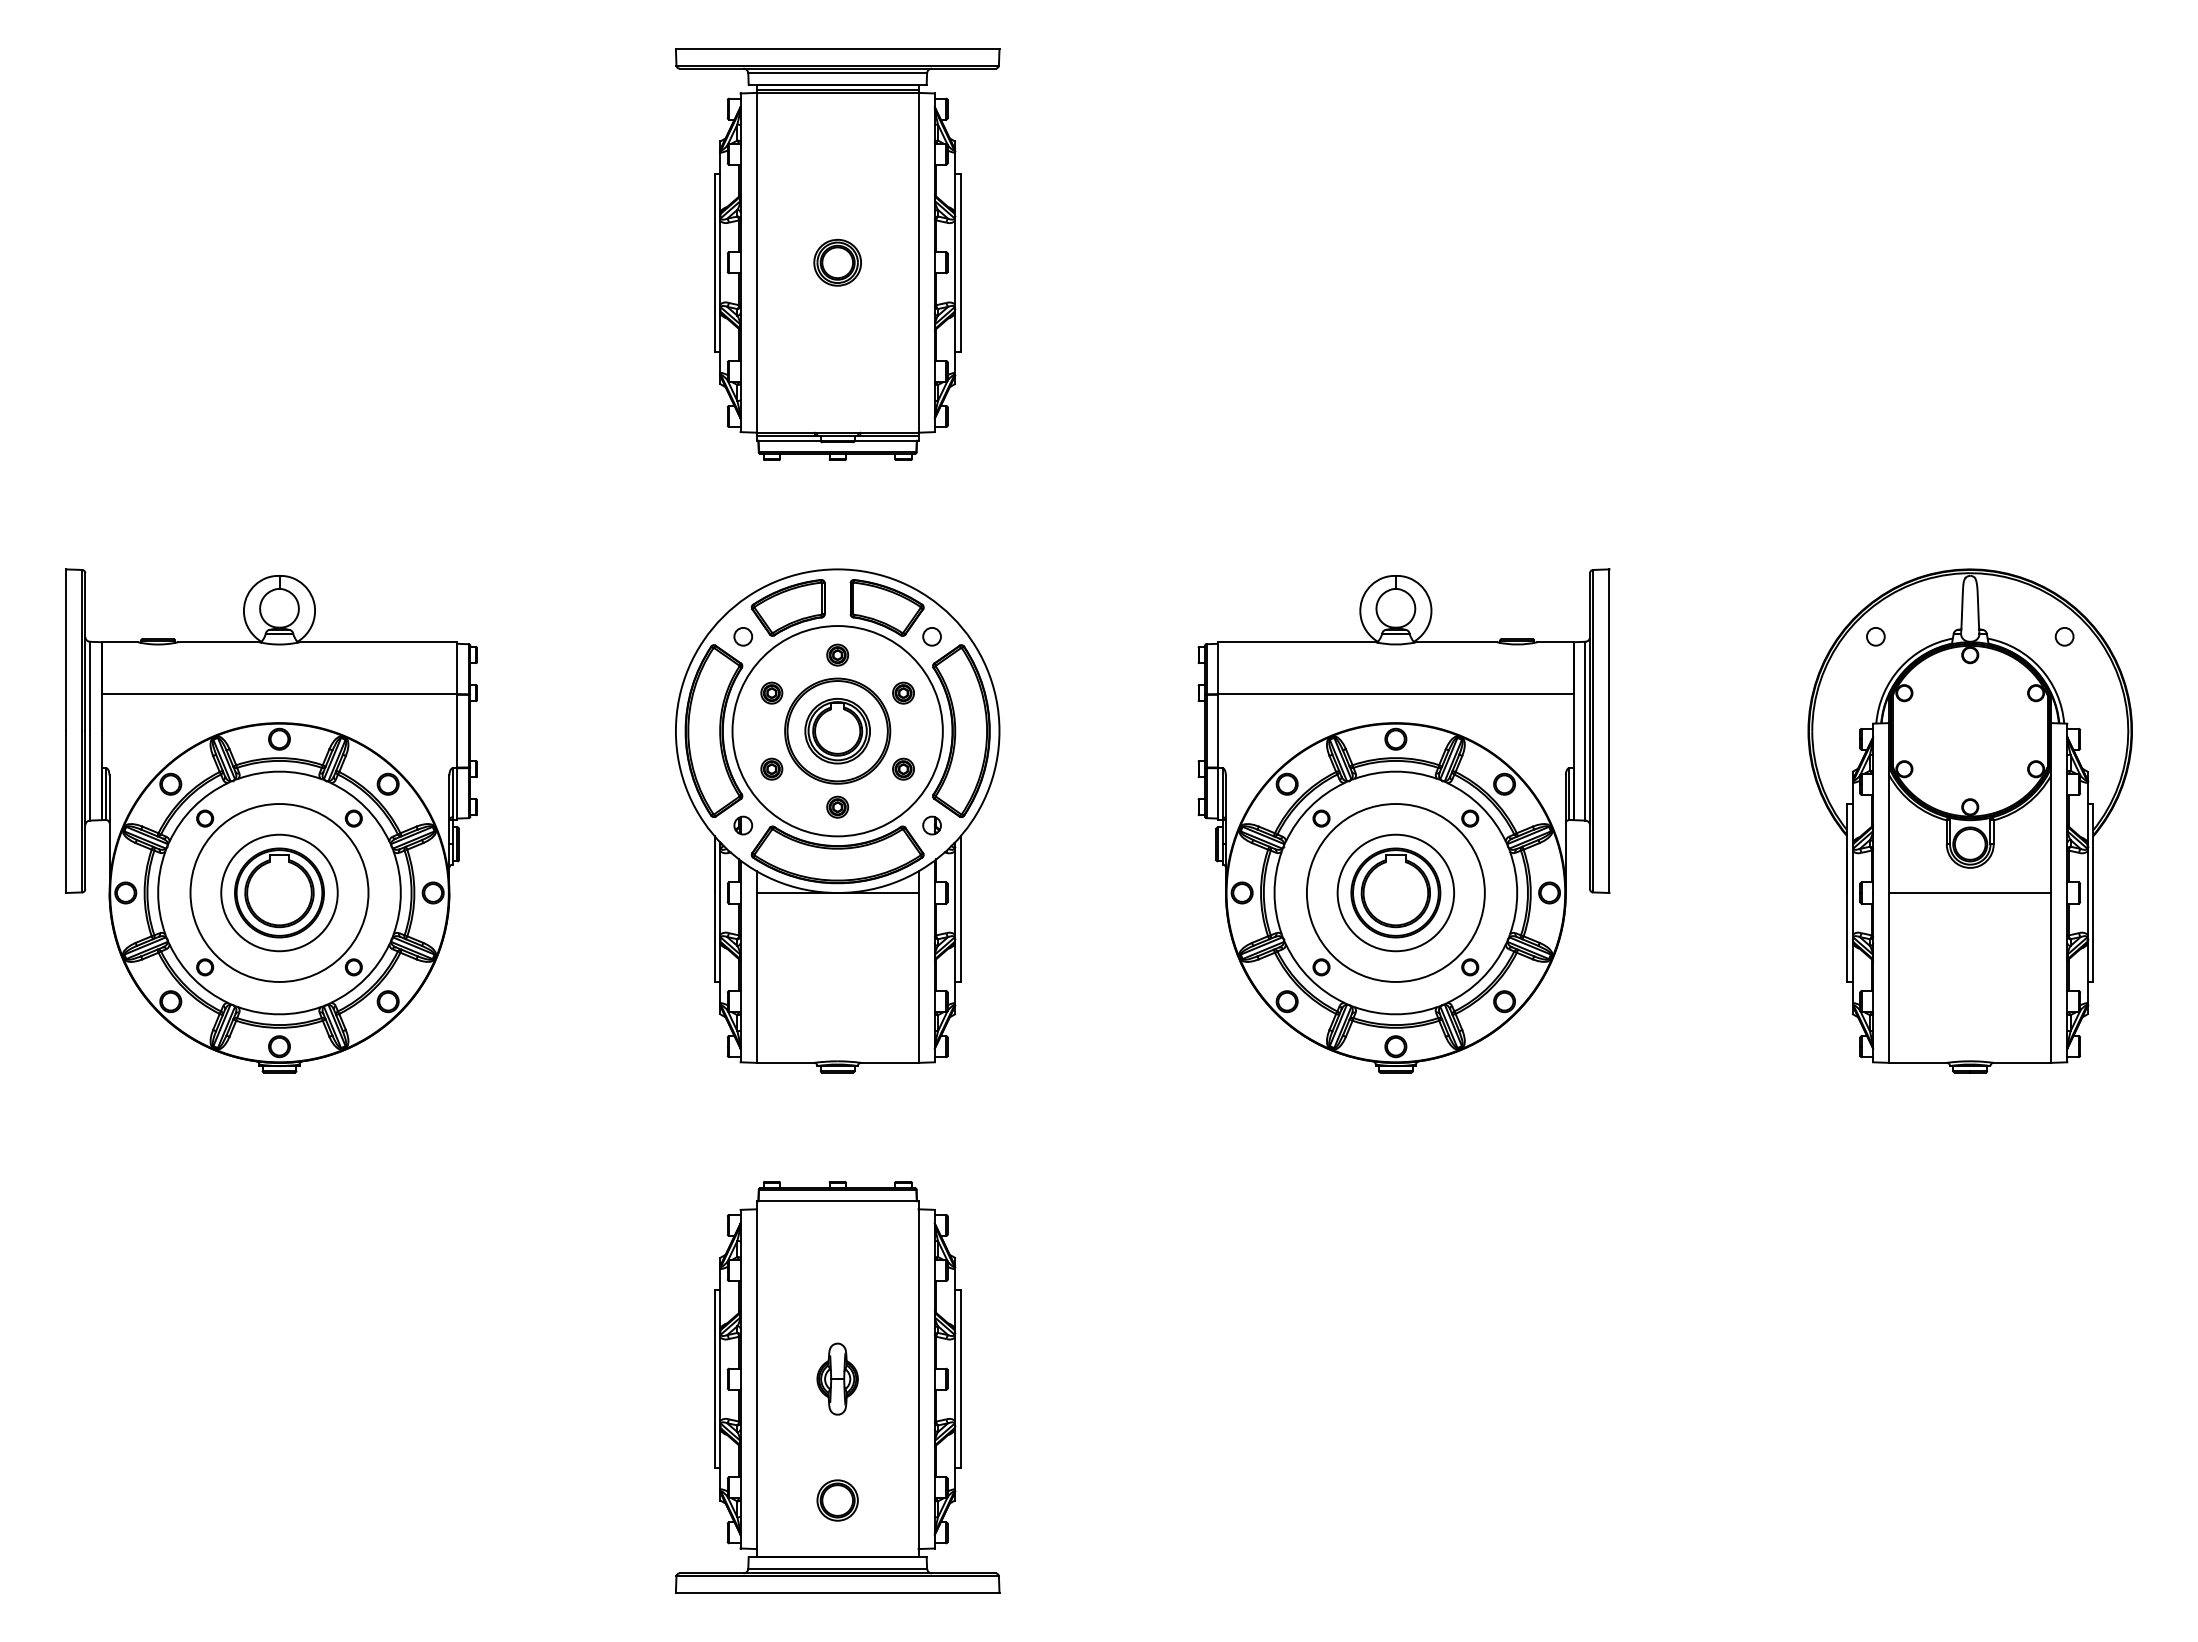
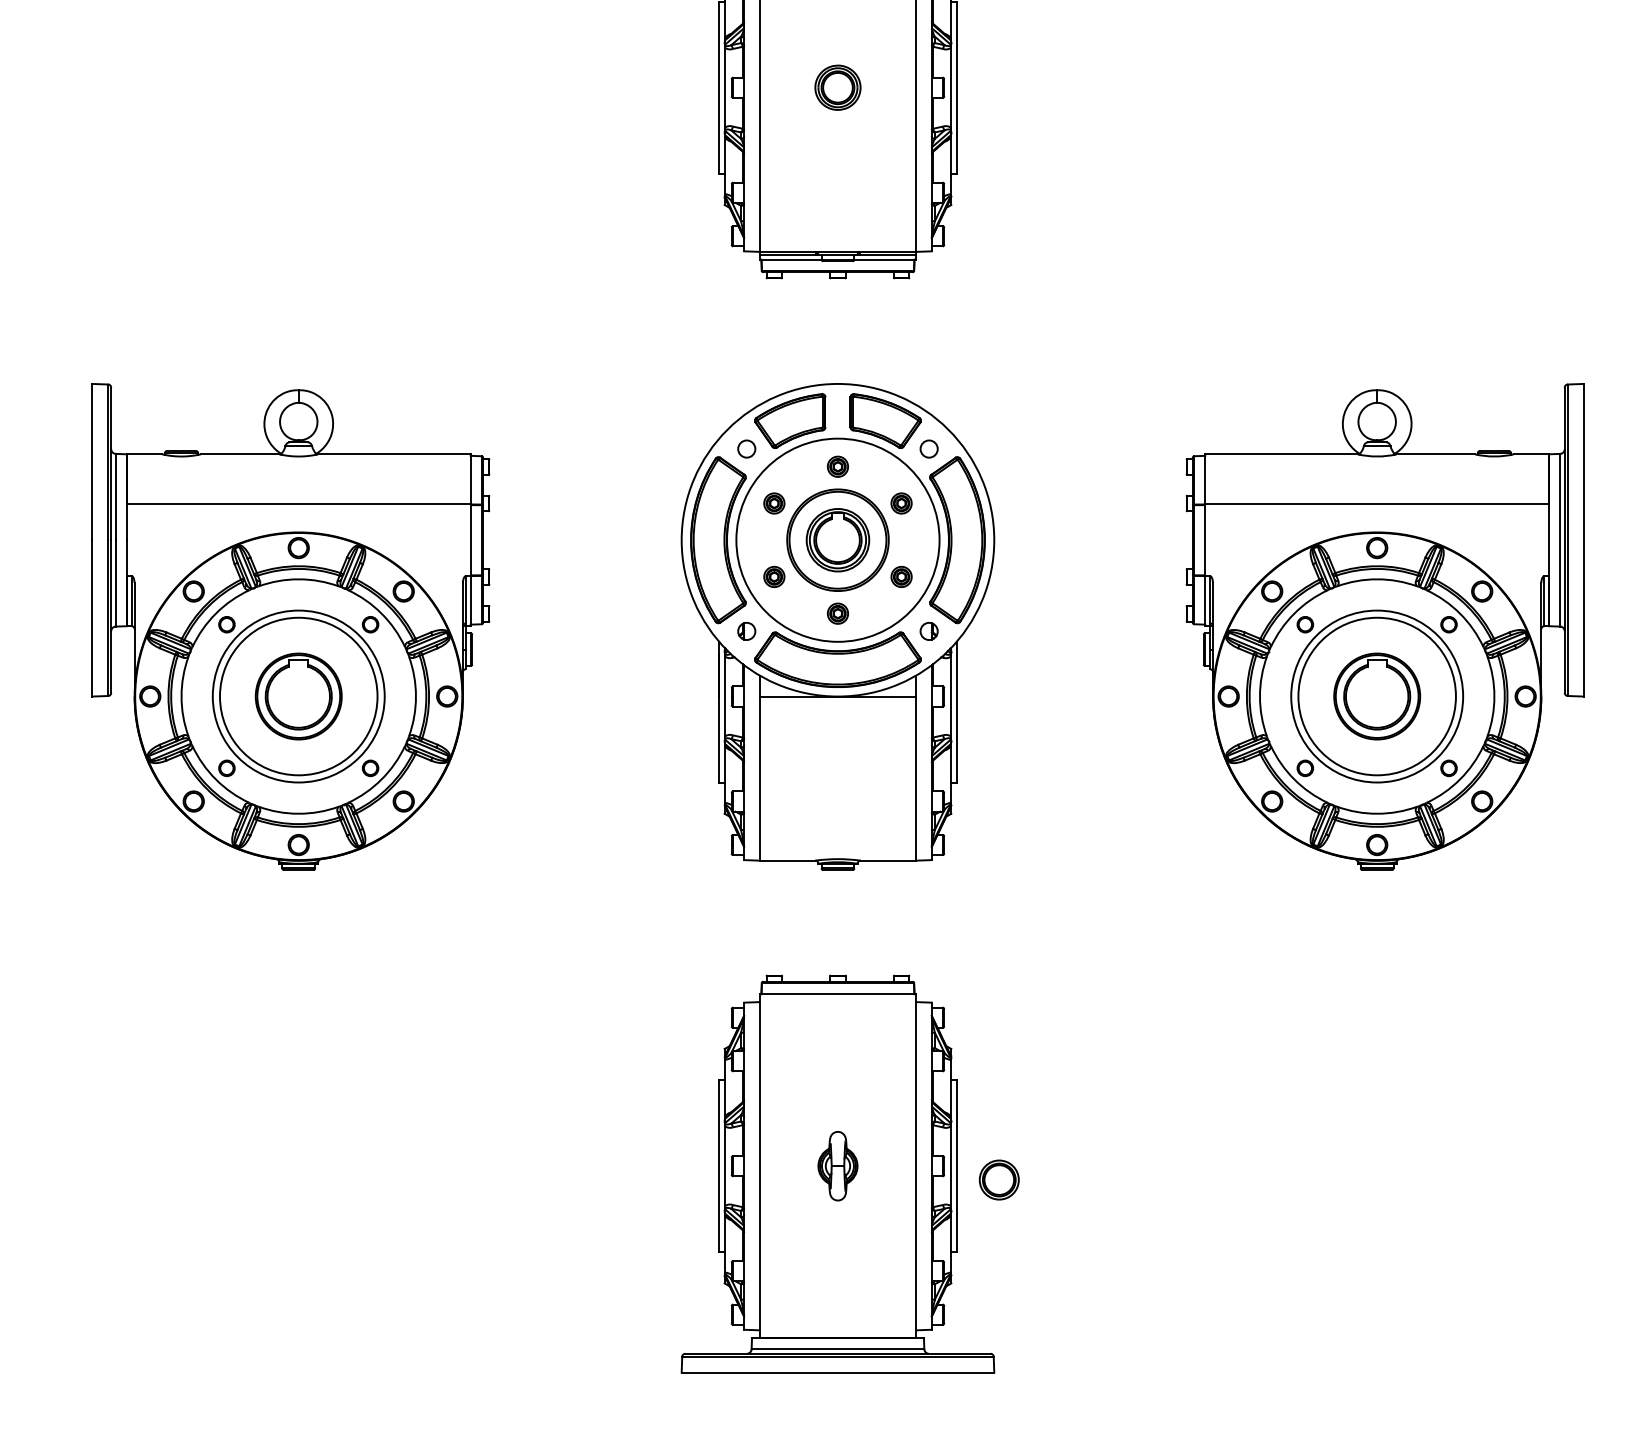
circle: (279, 892) -> (298, 696), size x1.4
circle: (1395, 892) -> (1376, 696), size x1.4
part: (837, 1500) -> (999, 1180), moved

